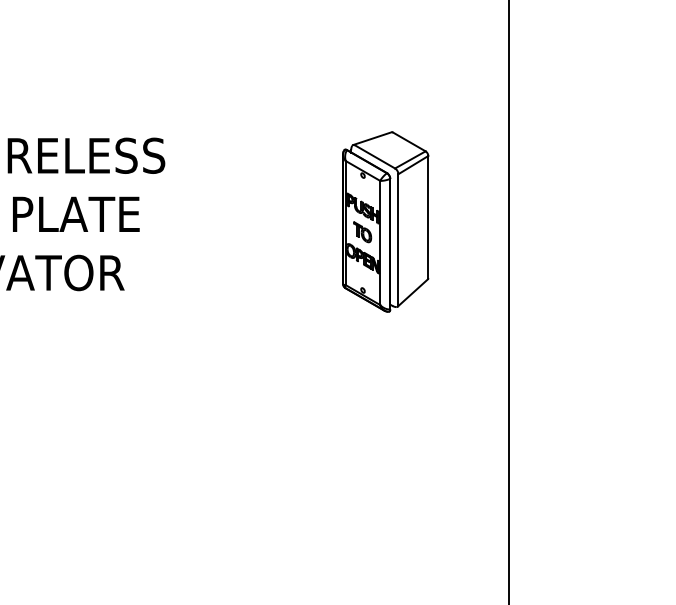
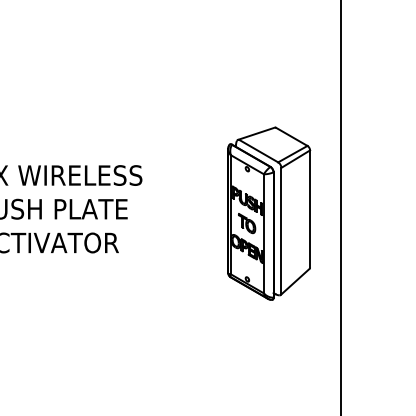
part: (386, 221) -> (269, 213), size x1.67

